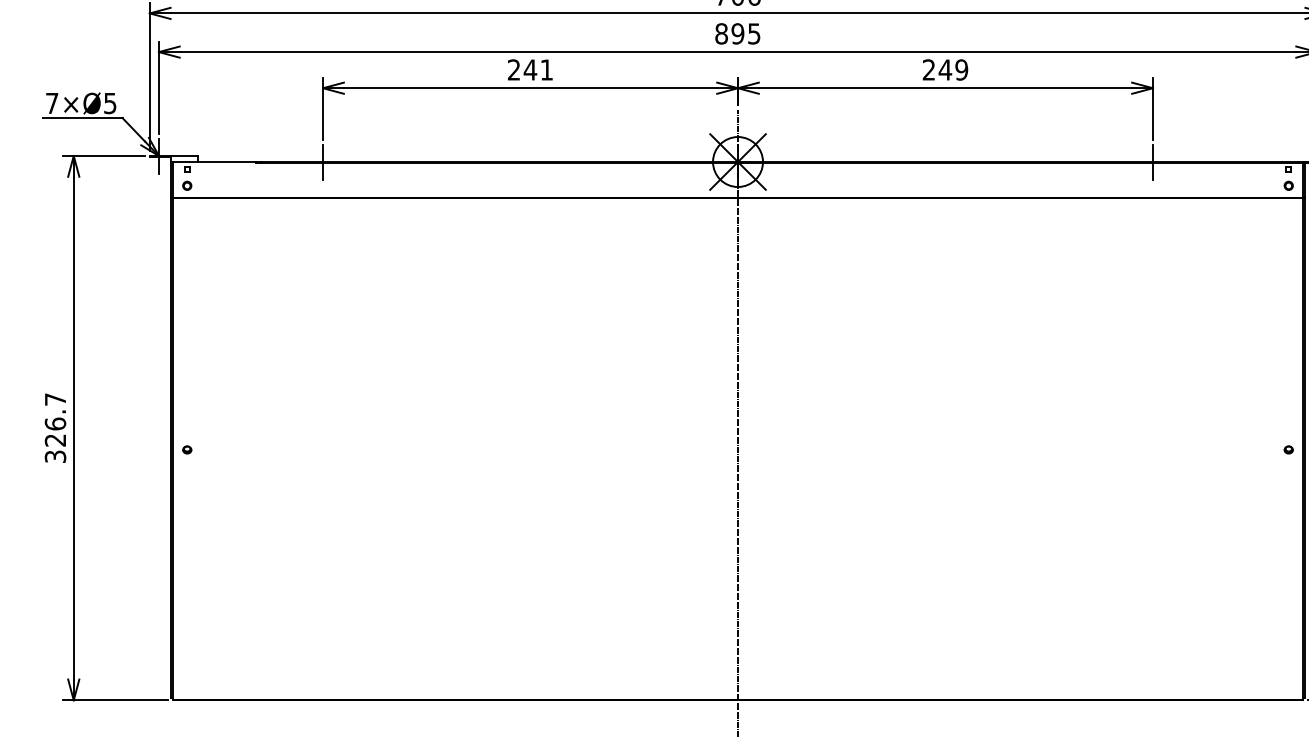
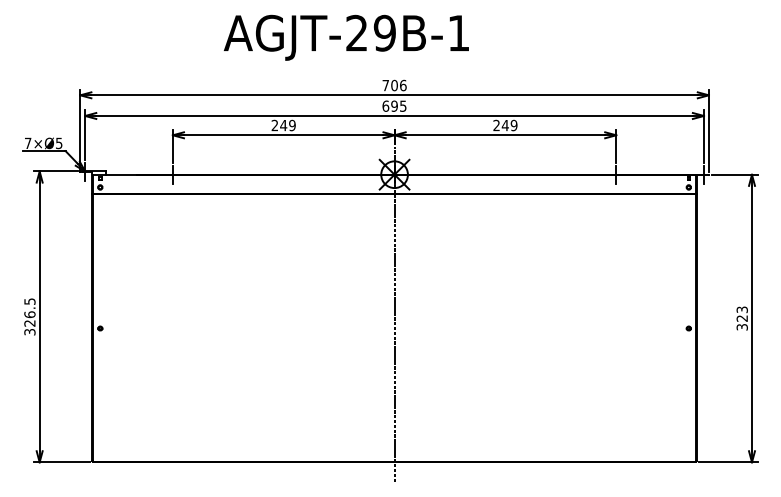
text: (720, 32) -> (385, 105), 895 -> 695
text: (546, 69) -> (292, 125), 241 -> 249
text: (54, 399) -> (29, 301), 326.7 -> 326.5

